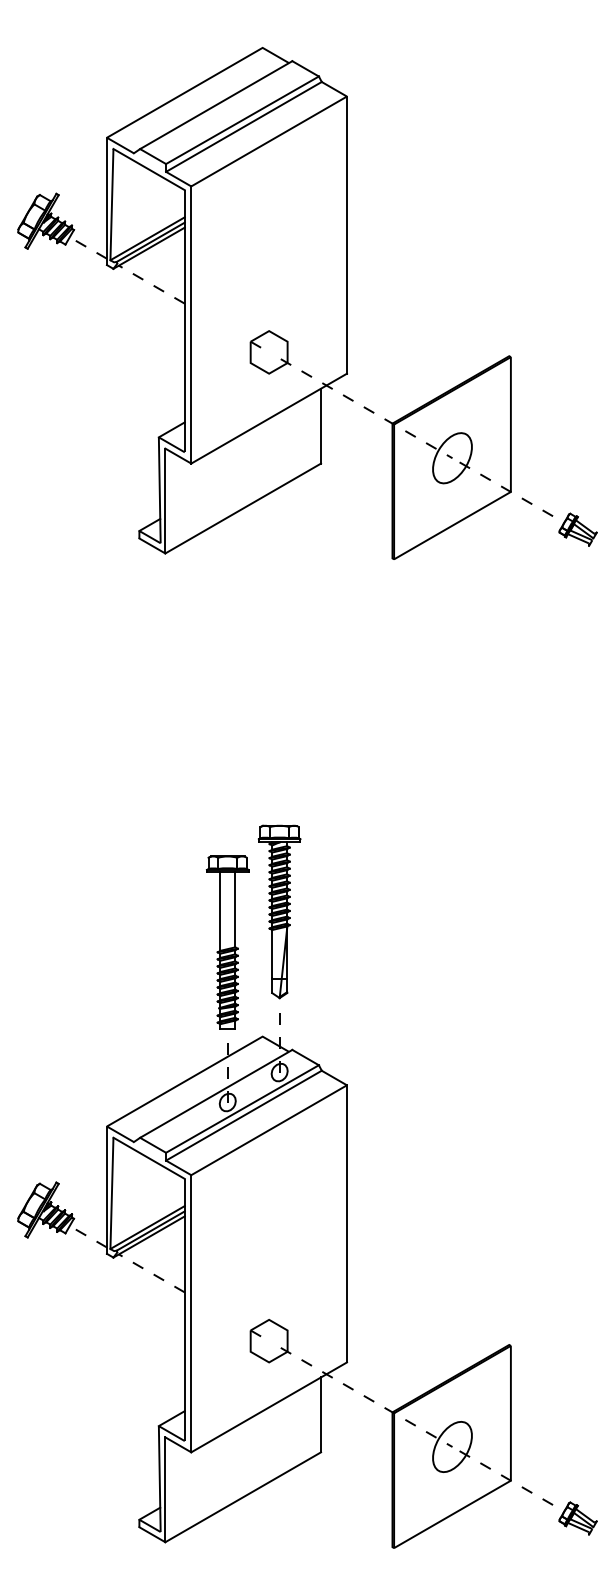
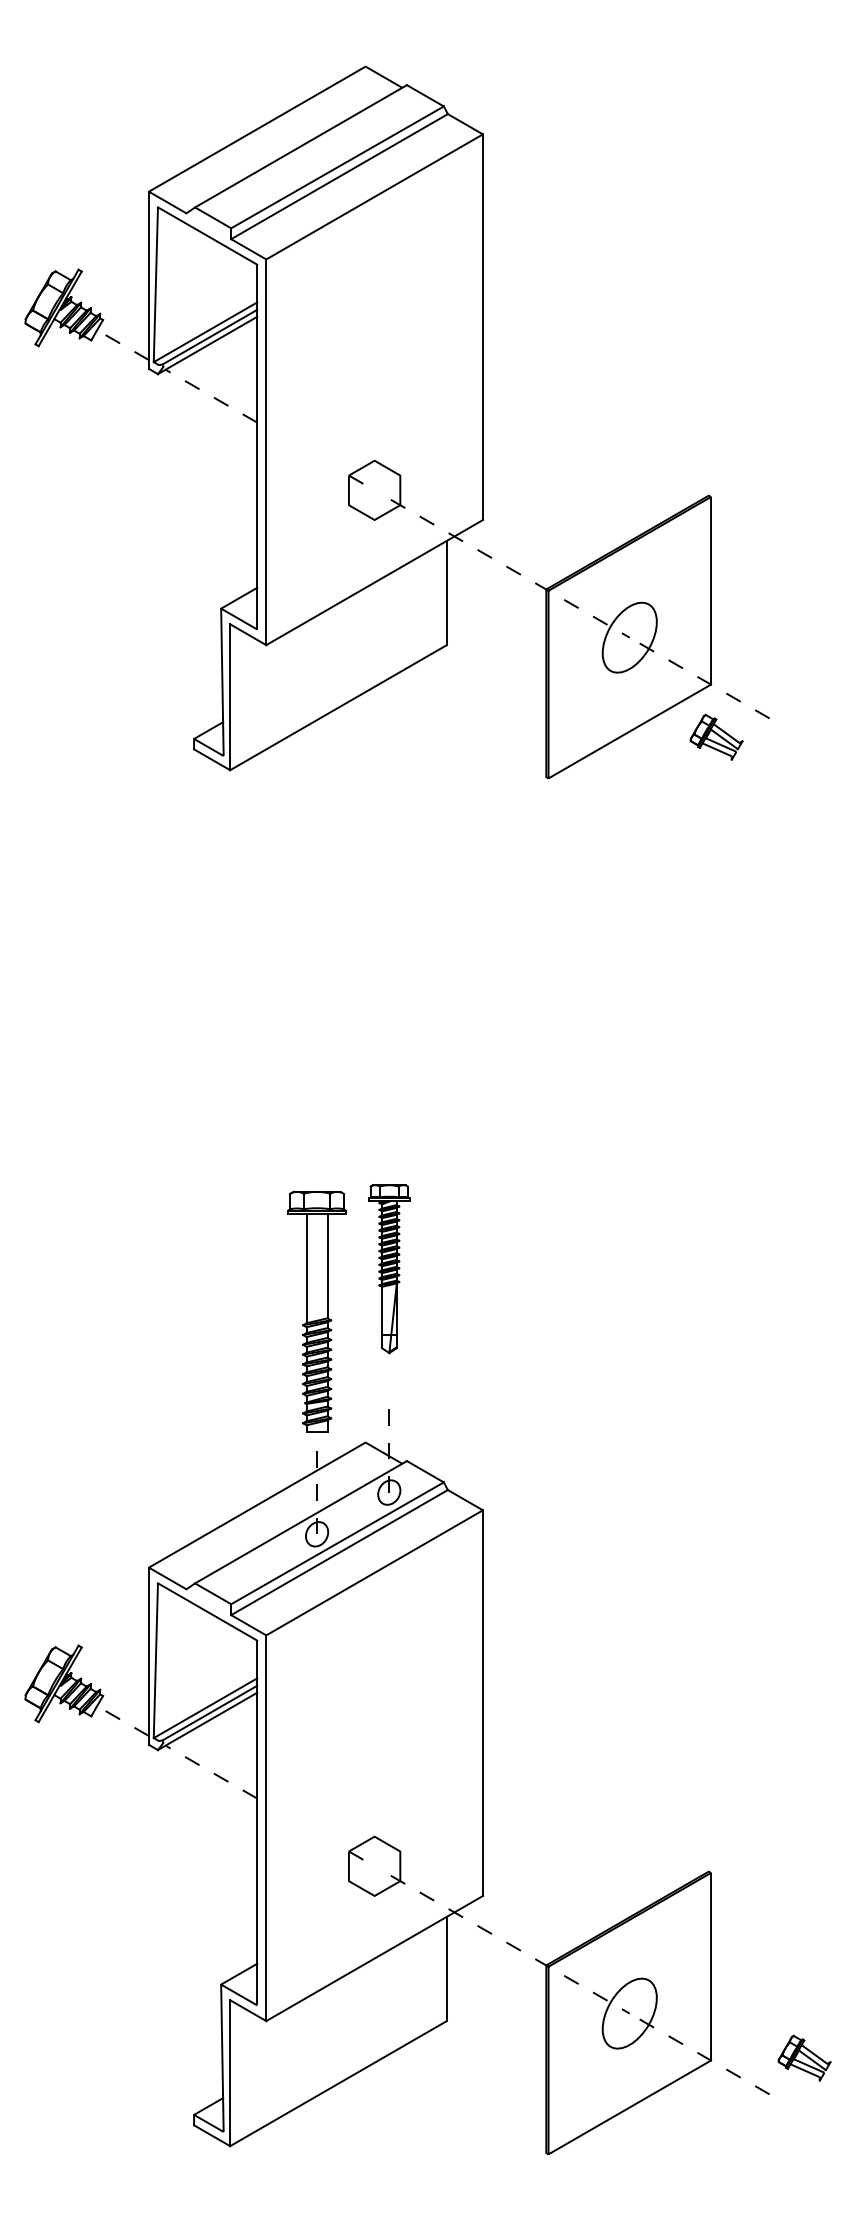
part: (578, 529) -> (716, 736), moved
part: (279, 912) -> (389, 1269), size x0.7
part: (578, 1518) -> (804, 2057), moved

